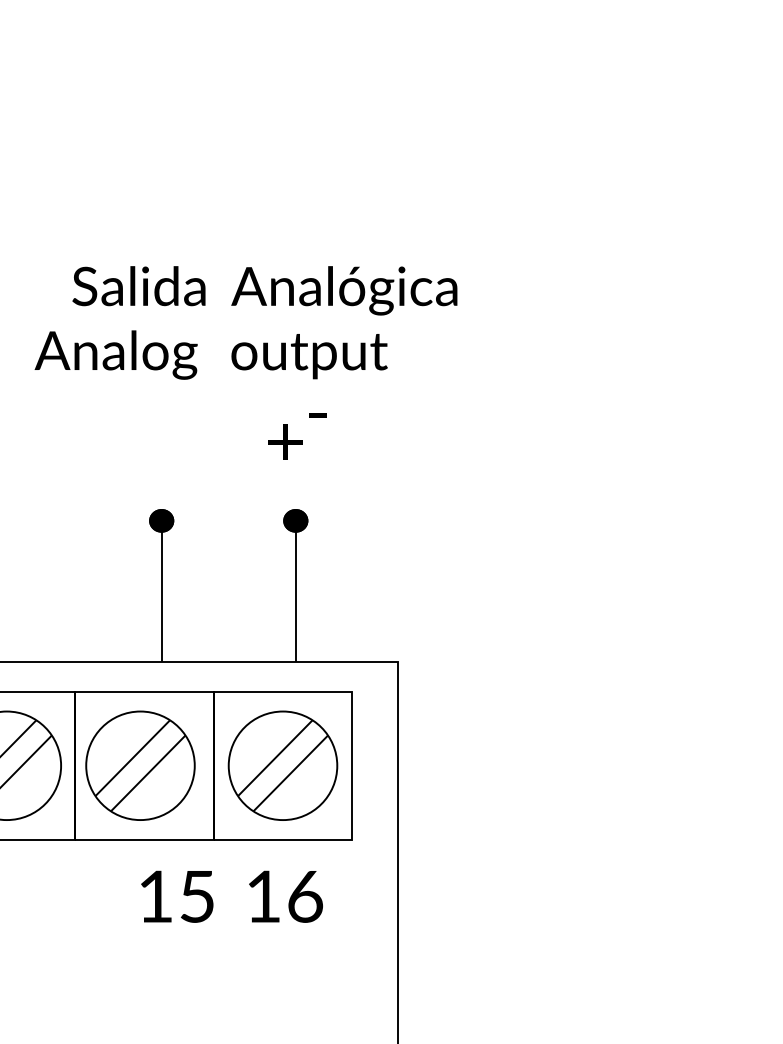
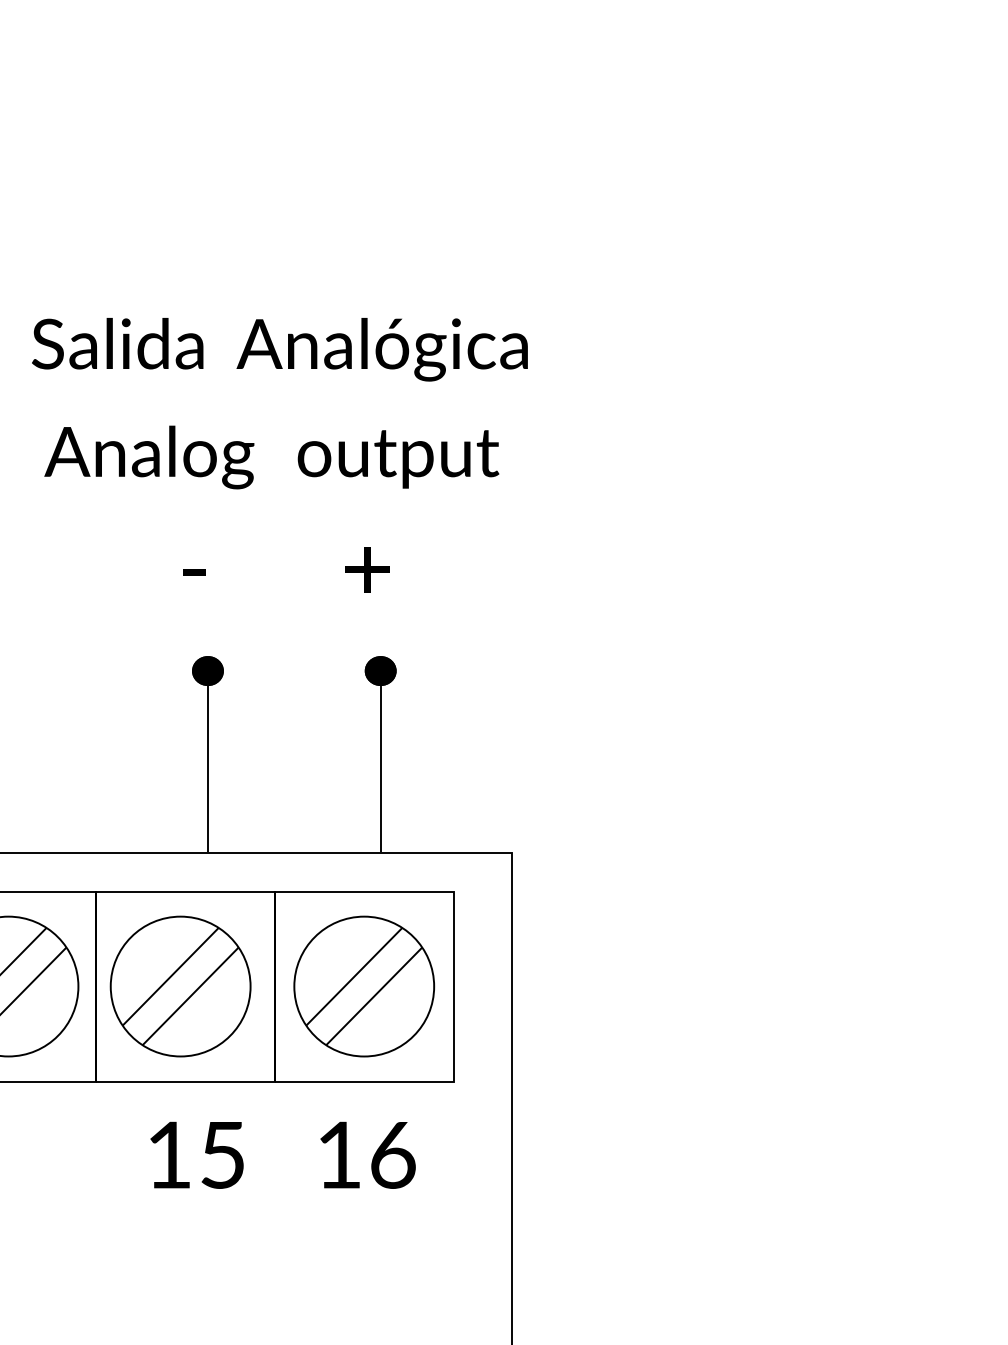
text: (264, 290) -> (279, 349), moved
text: (318, 414) -> (194, 572), moved
text: (176, 896) -> (196, 1154), moved

